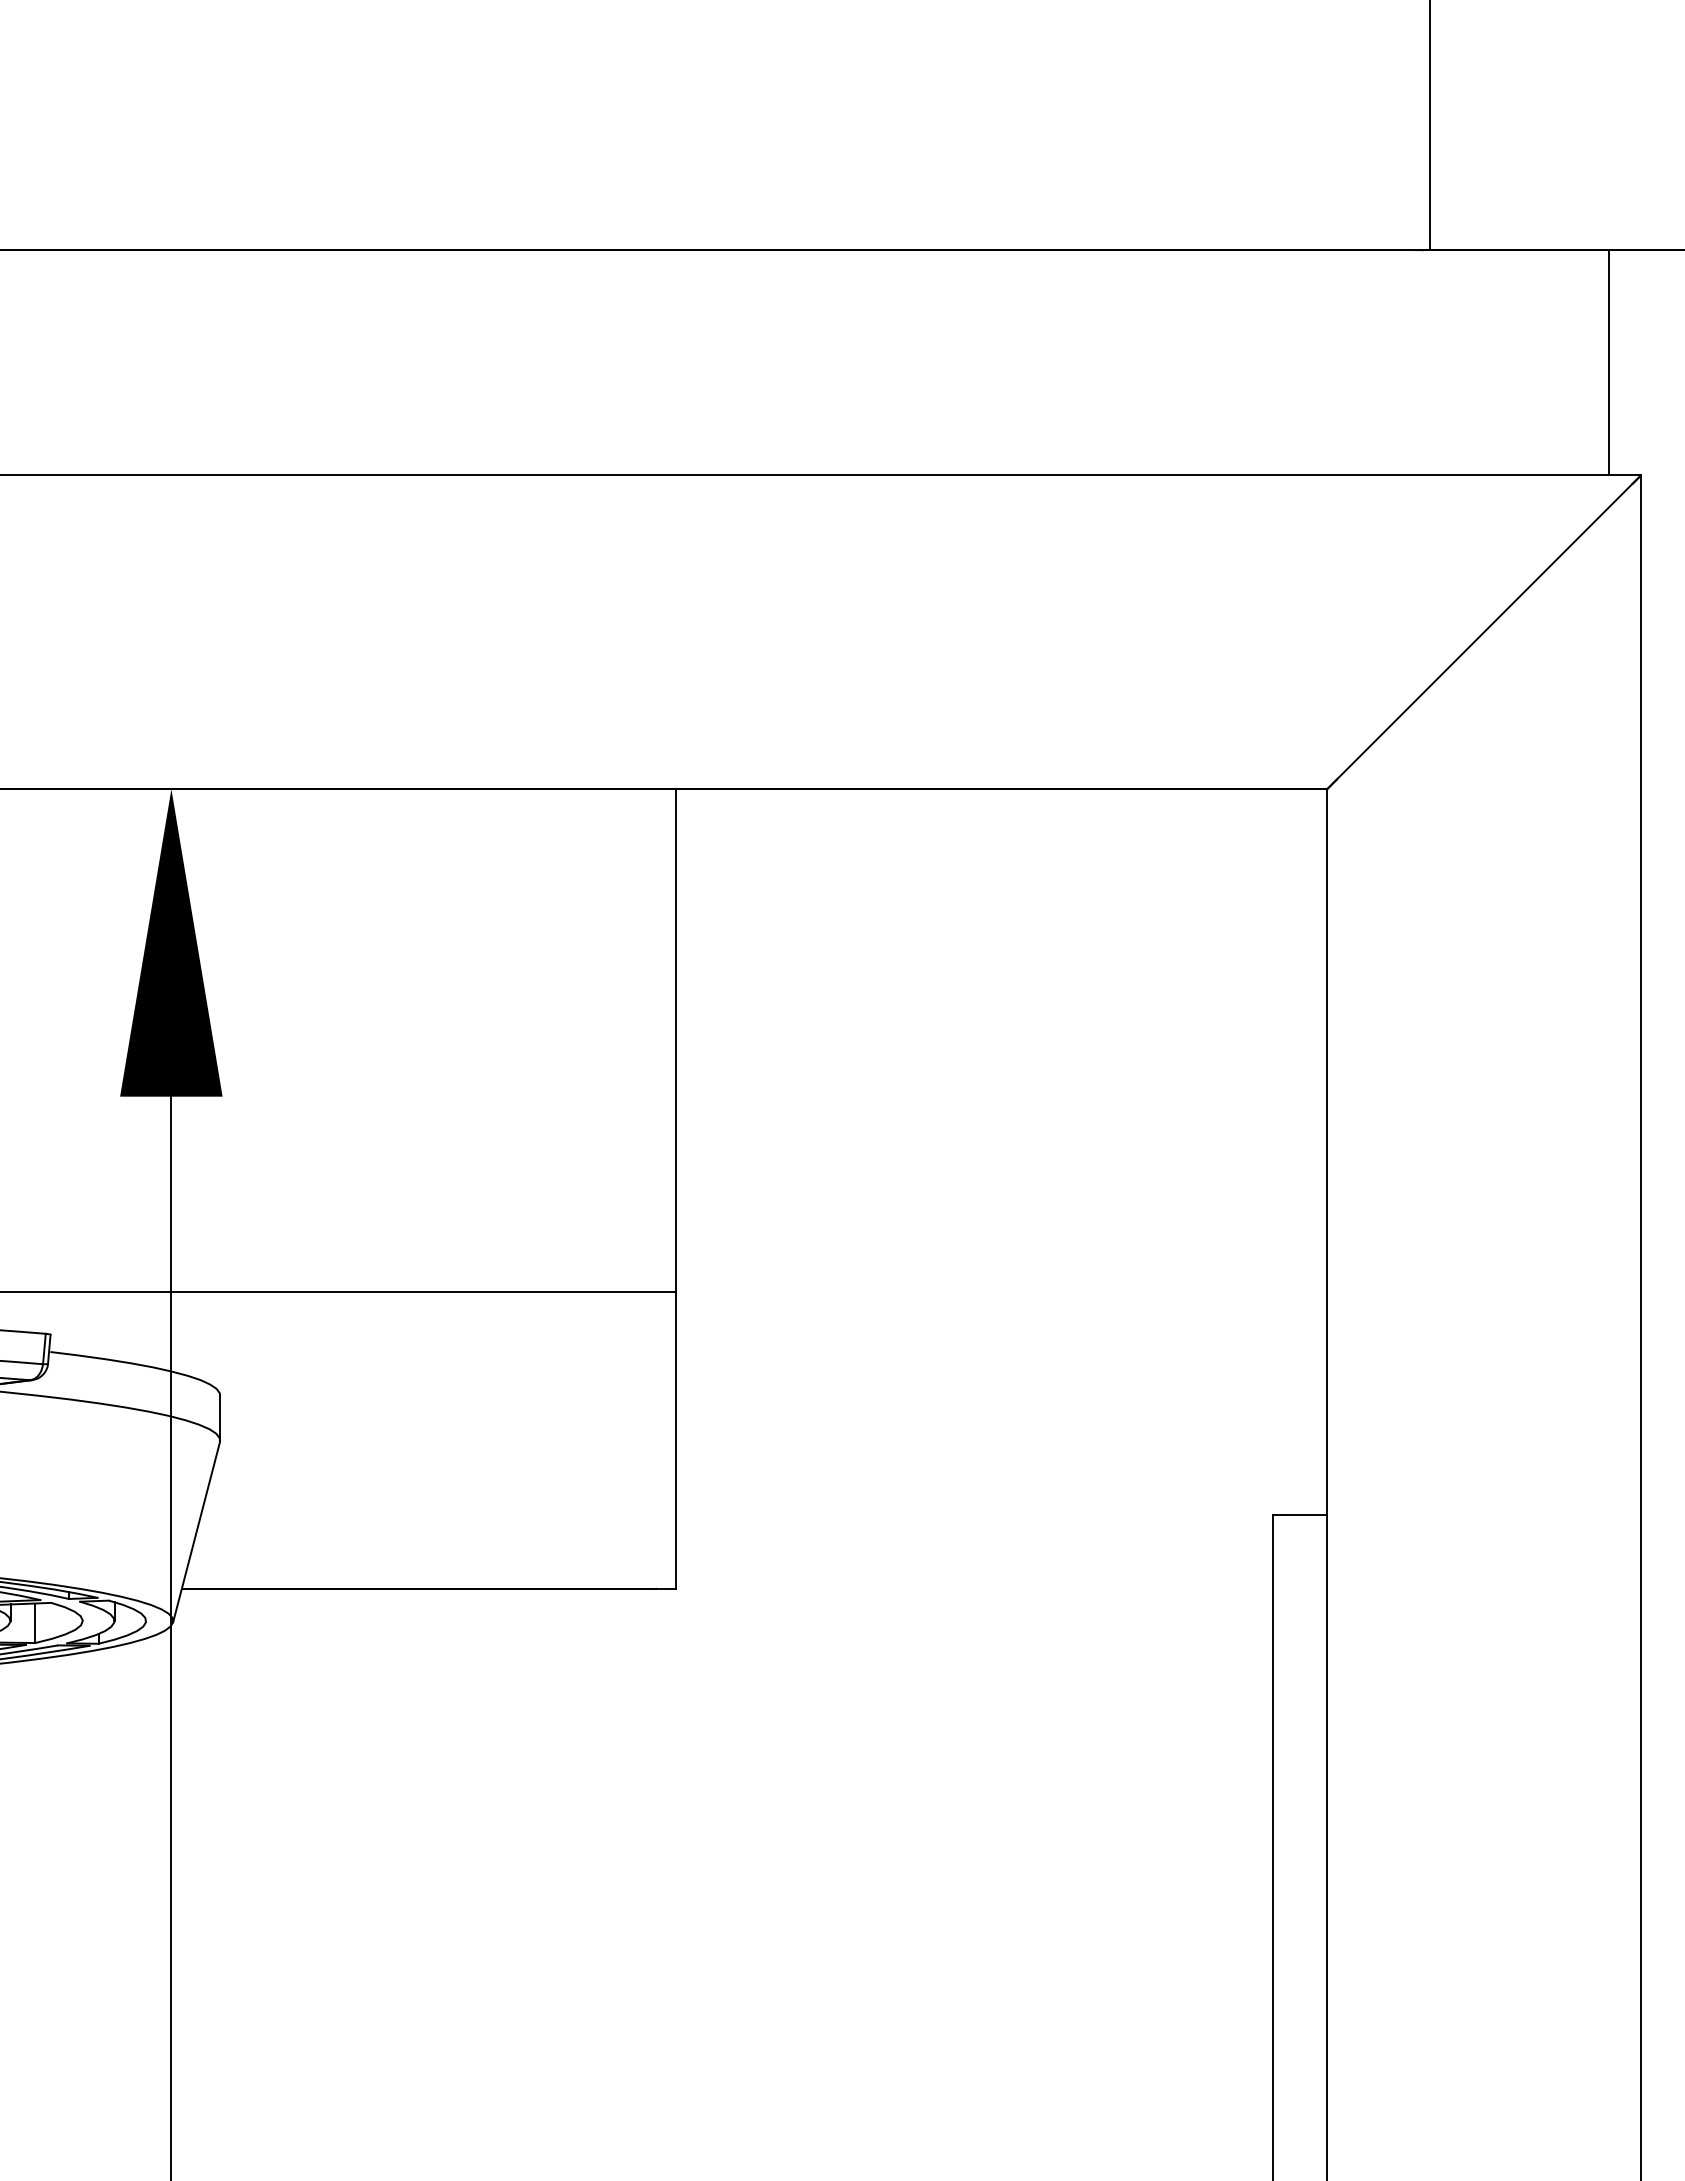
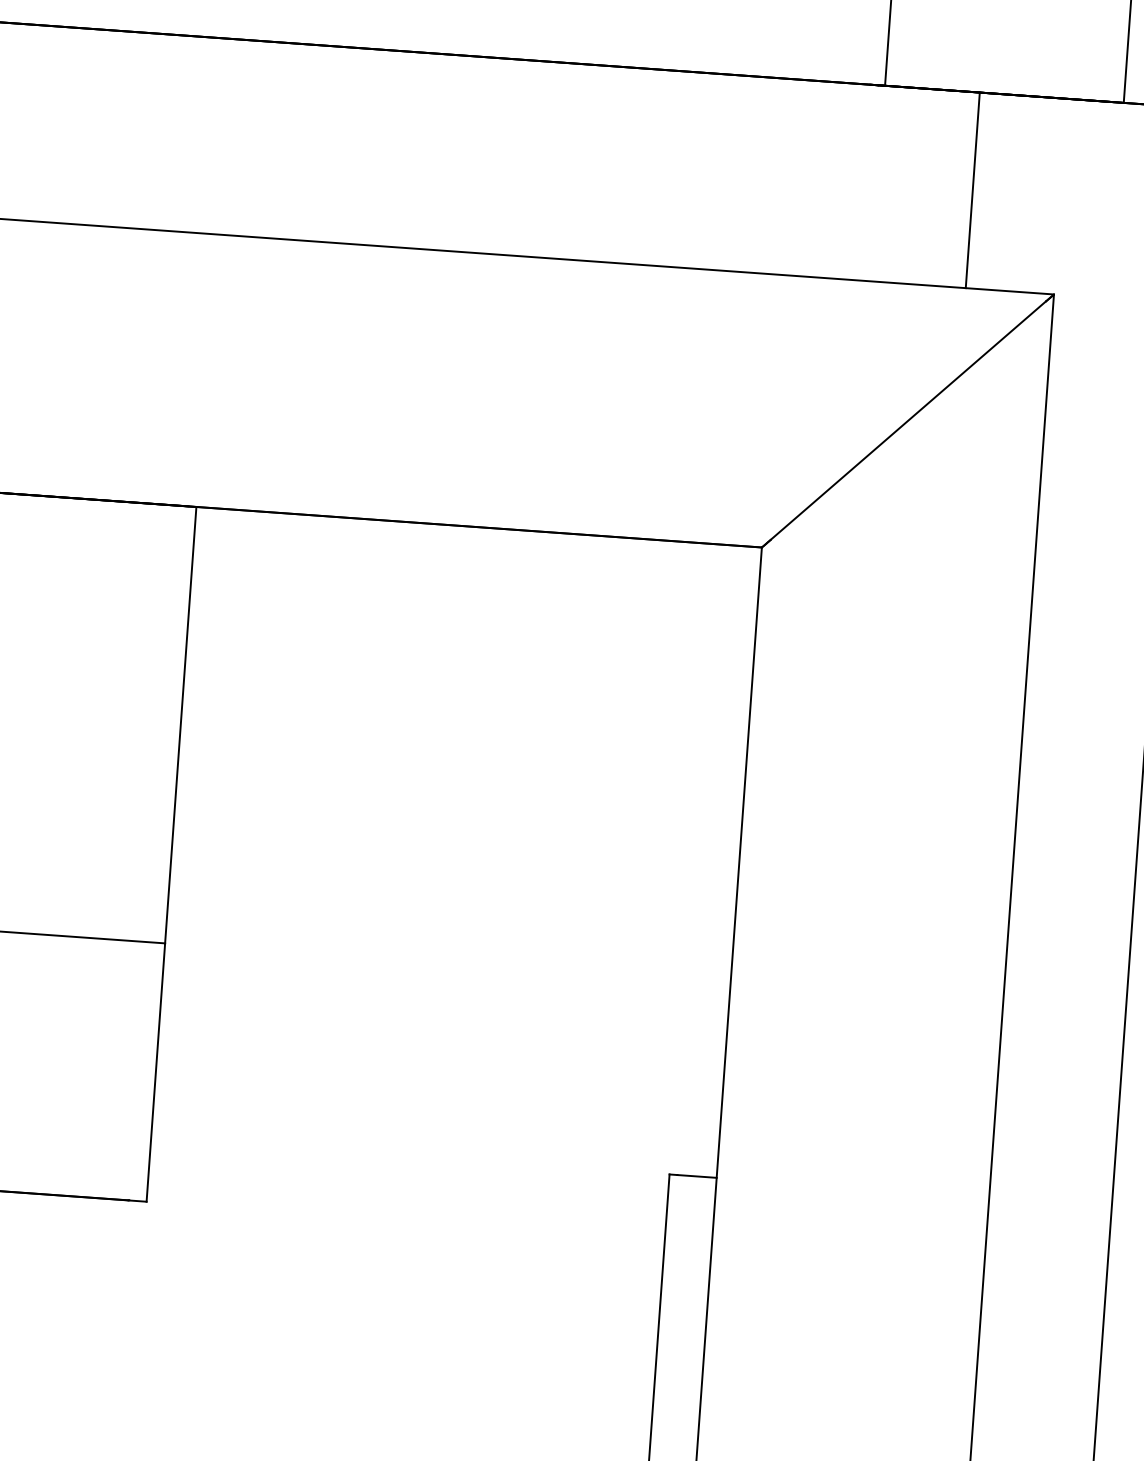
line: (1609, 362) -> (972, 190), moved

